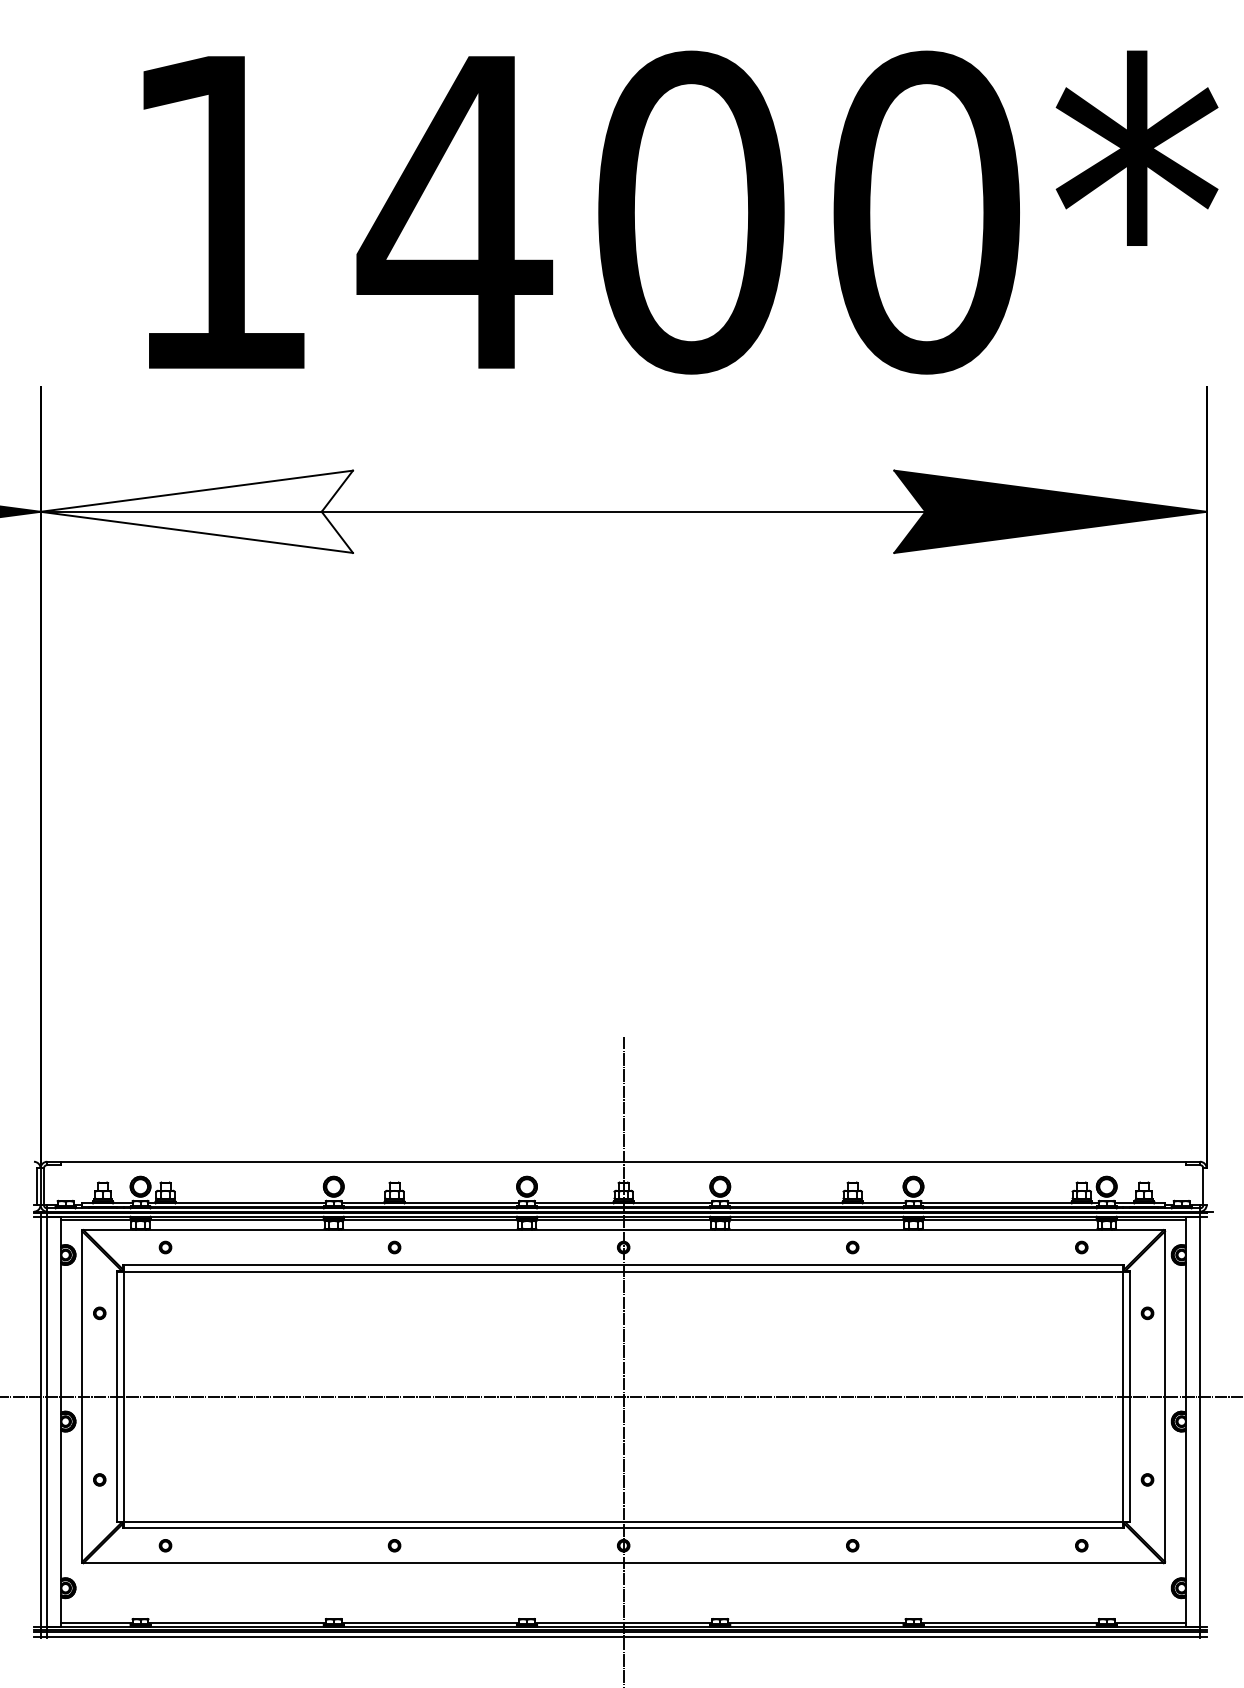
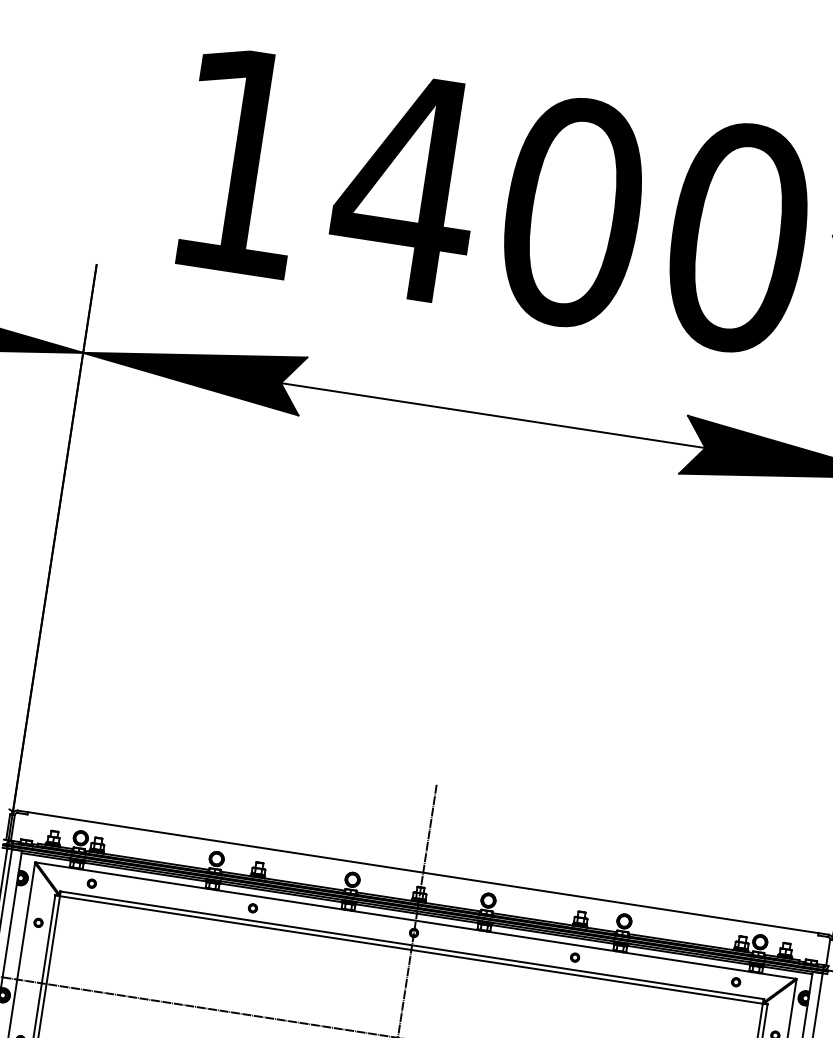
fill: (196, 511) -> (192, 369), added

